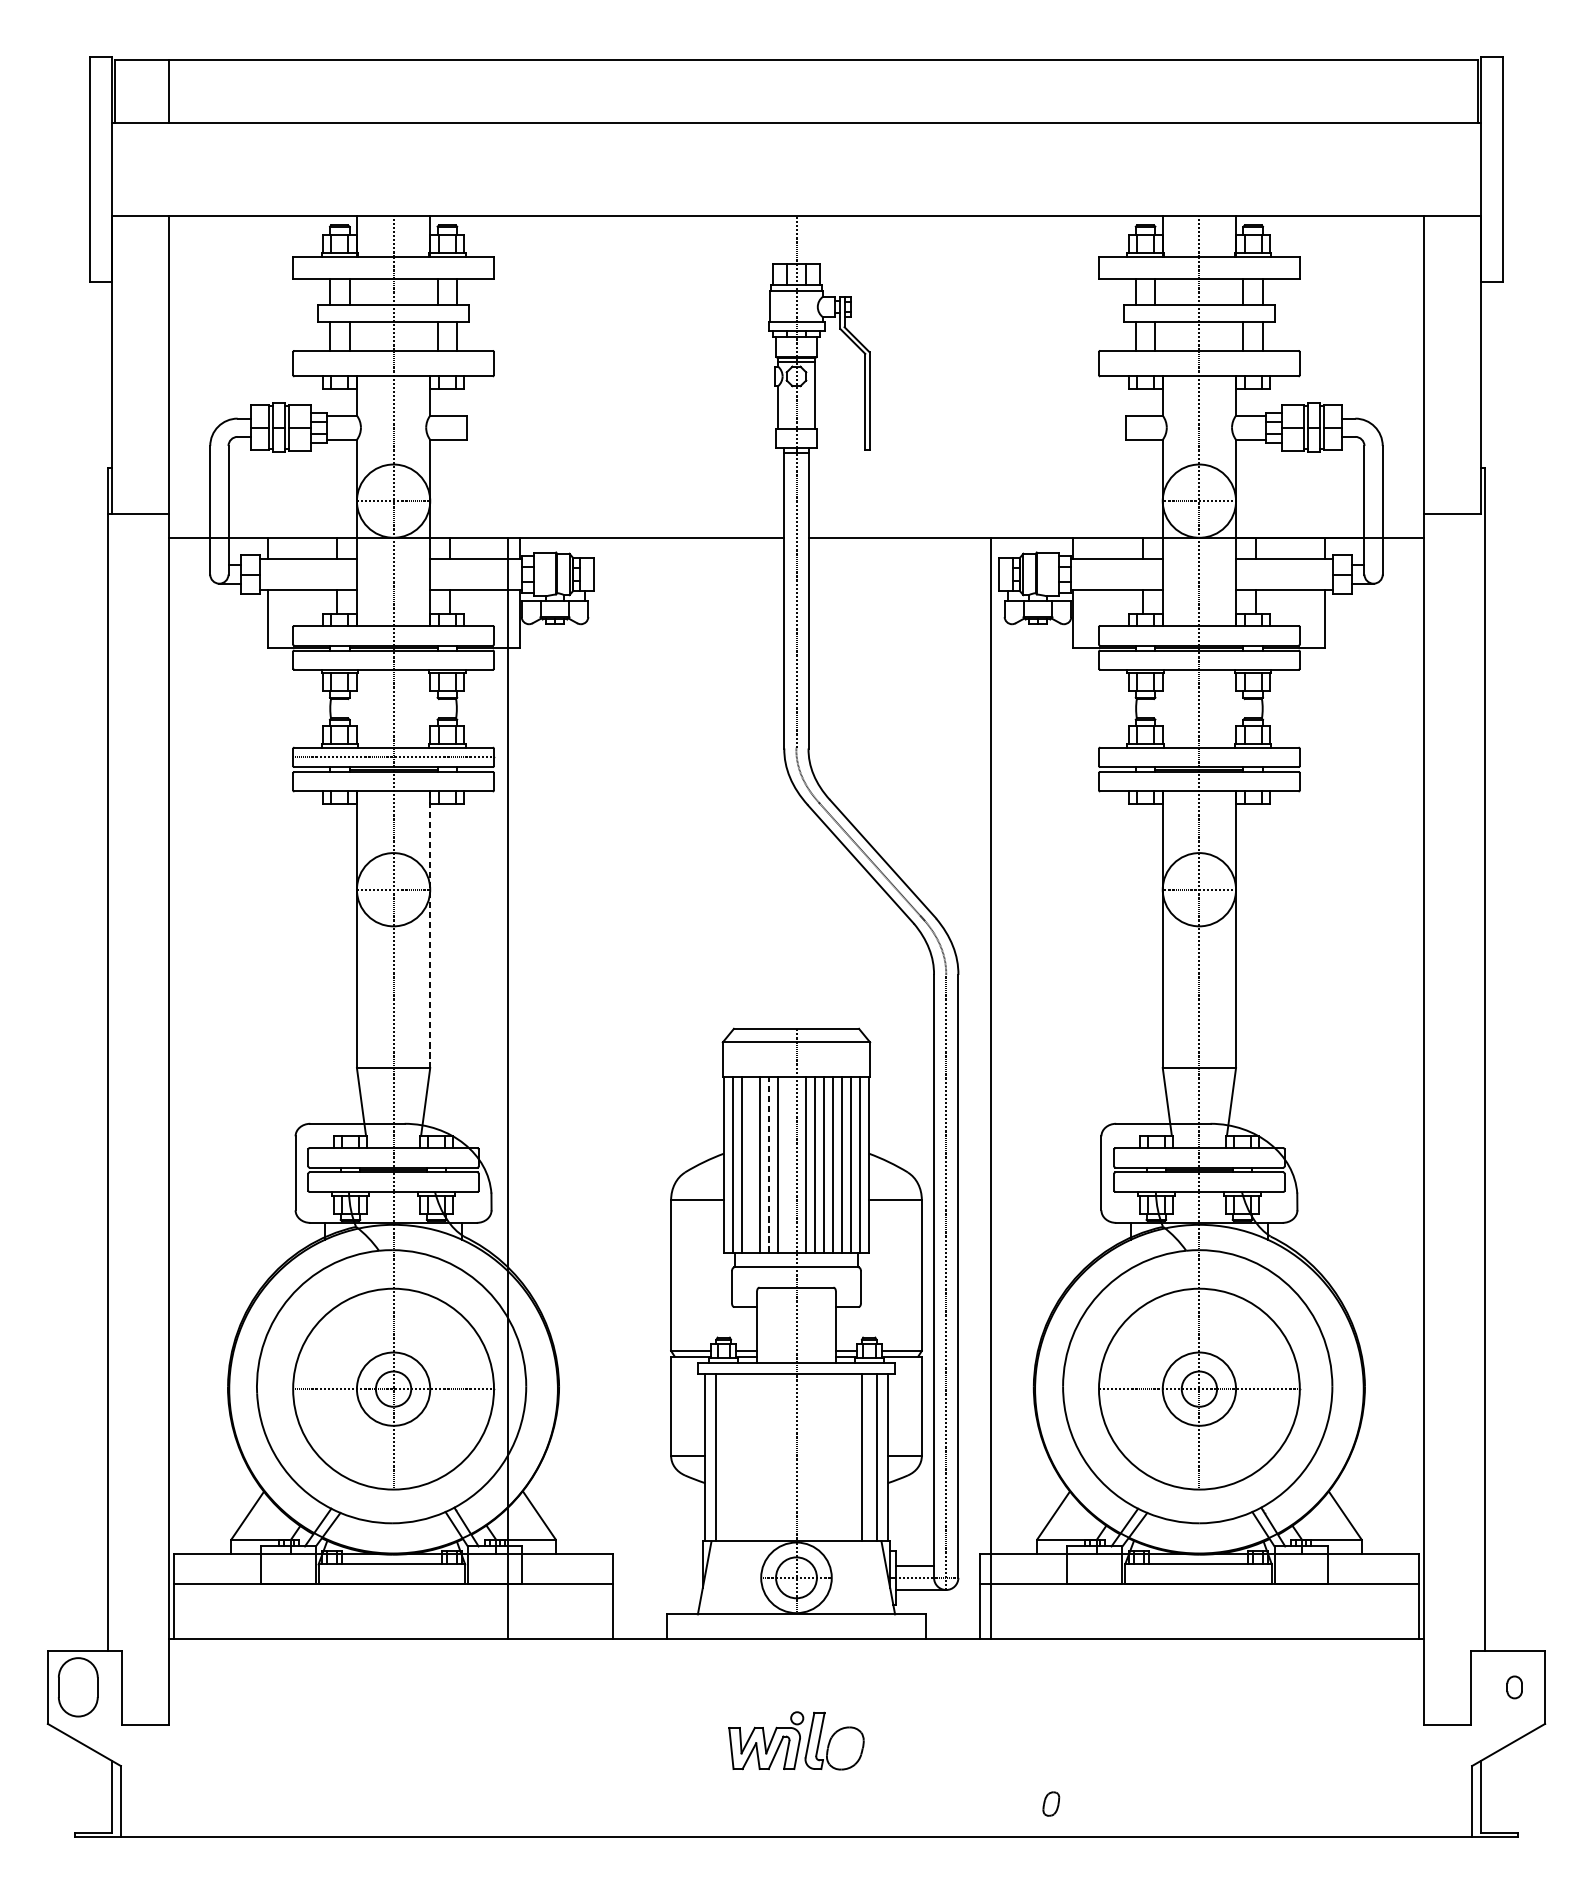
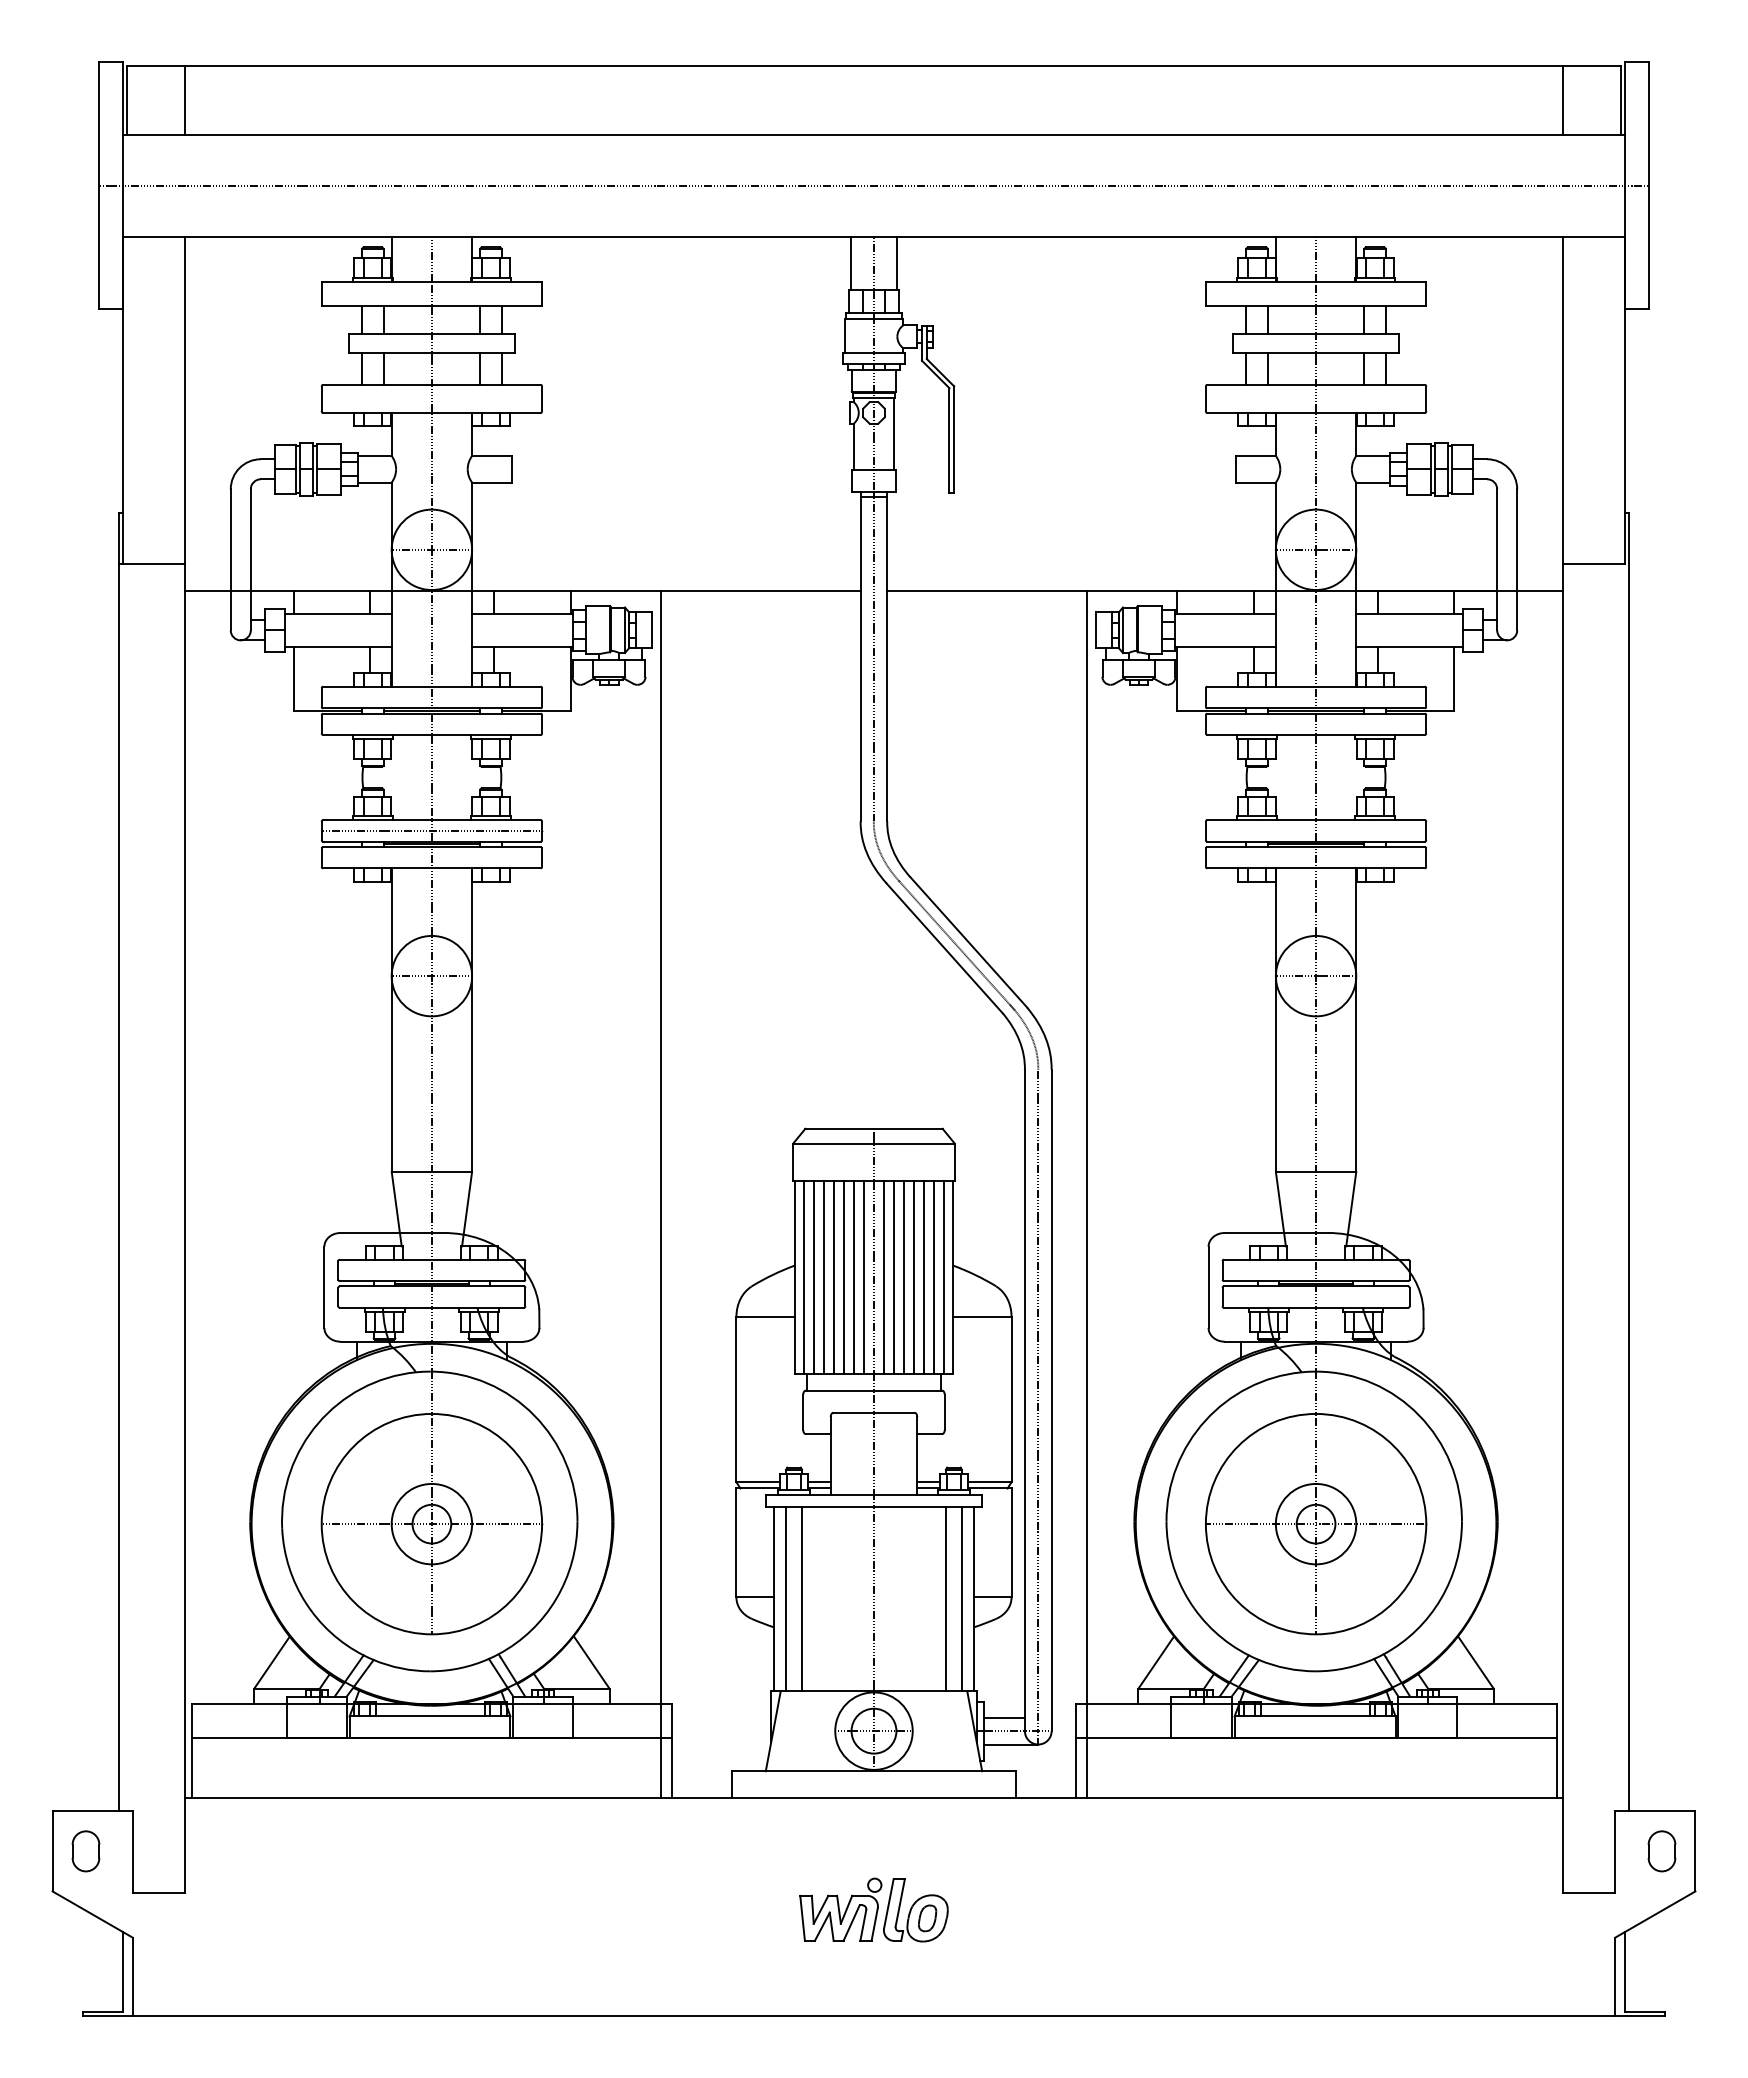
line: (1423, 91) -> (1562, 100), added
line: (796, 169) -> (873, 185), added
line: (775, 240) -> (851, 263), added
line: (817, 240) -> (896, 263), added
line: (430, 930) -> (472, 1020), dashed -> solid
line: (508, 1087) -> (660, 1193), moved
line: (751, 1164) -> (824, 1277), added
line: (769, 1164) -> (844, 1277), dashed -> solid
line: (787, 1164) -> (864, 1277), added
line: (731, 1457) -> (802, 1599), added
part: (77, 1687) -> (85, 1851), size x0.62
part: (1514, 1687) -> (1661, 1851), size x1.67
part: (1051, 1804) -> (927, 1918), moved

